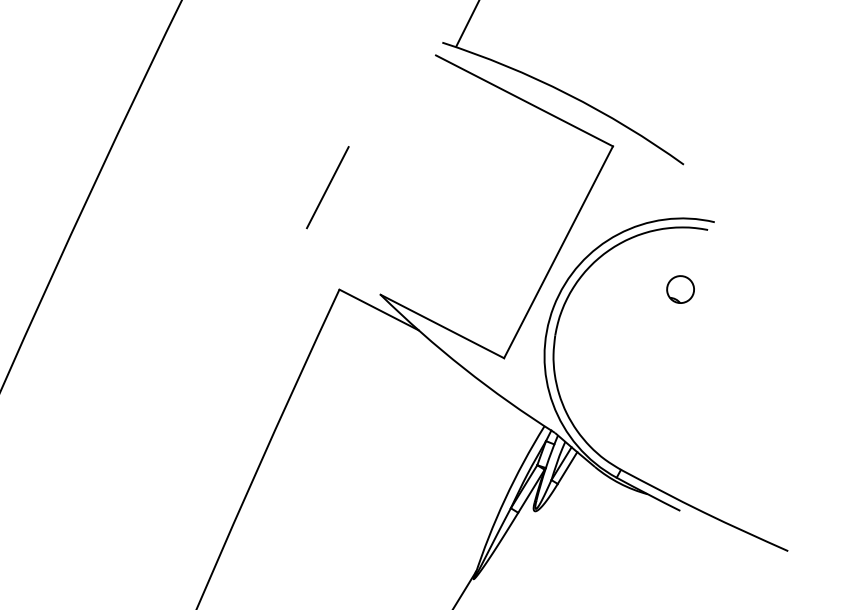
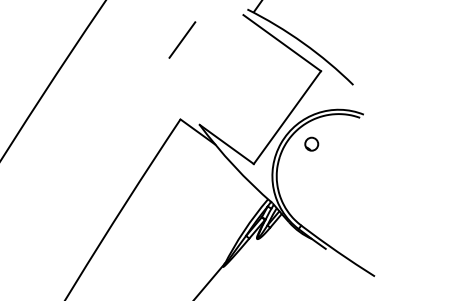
line: (327, 186) -> (182, 39), moved
part: (679, 288) -> (311, 143), moved

